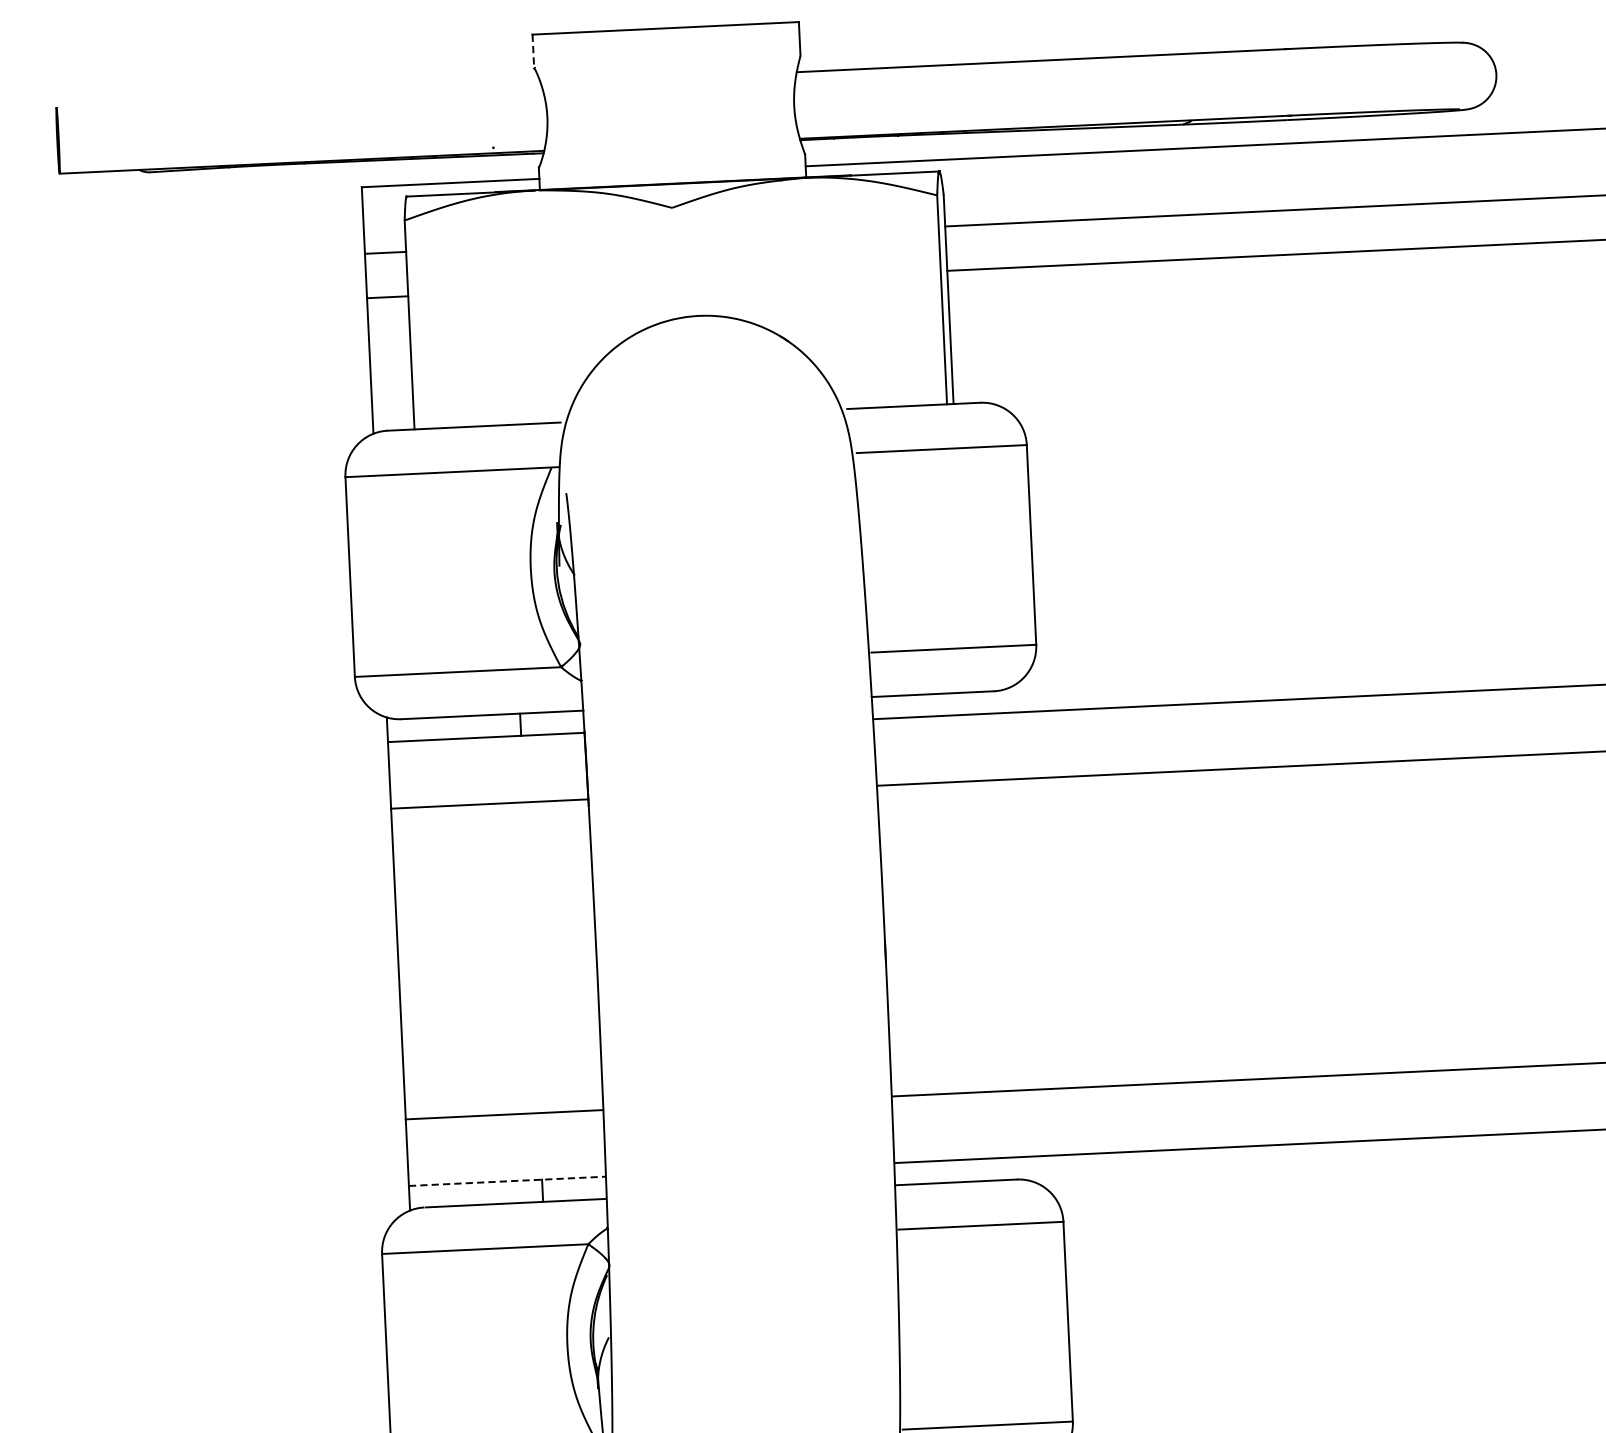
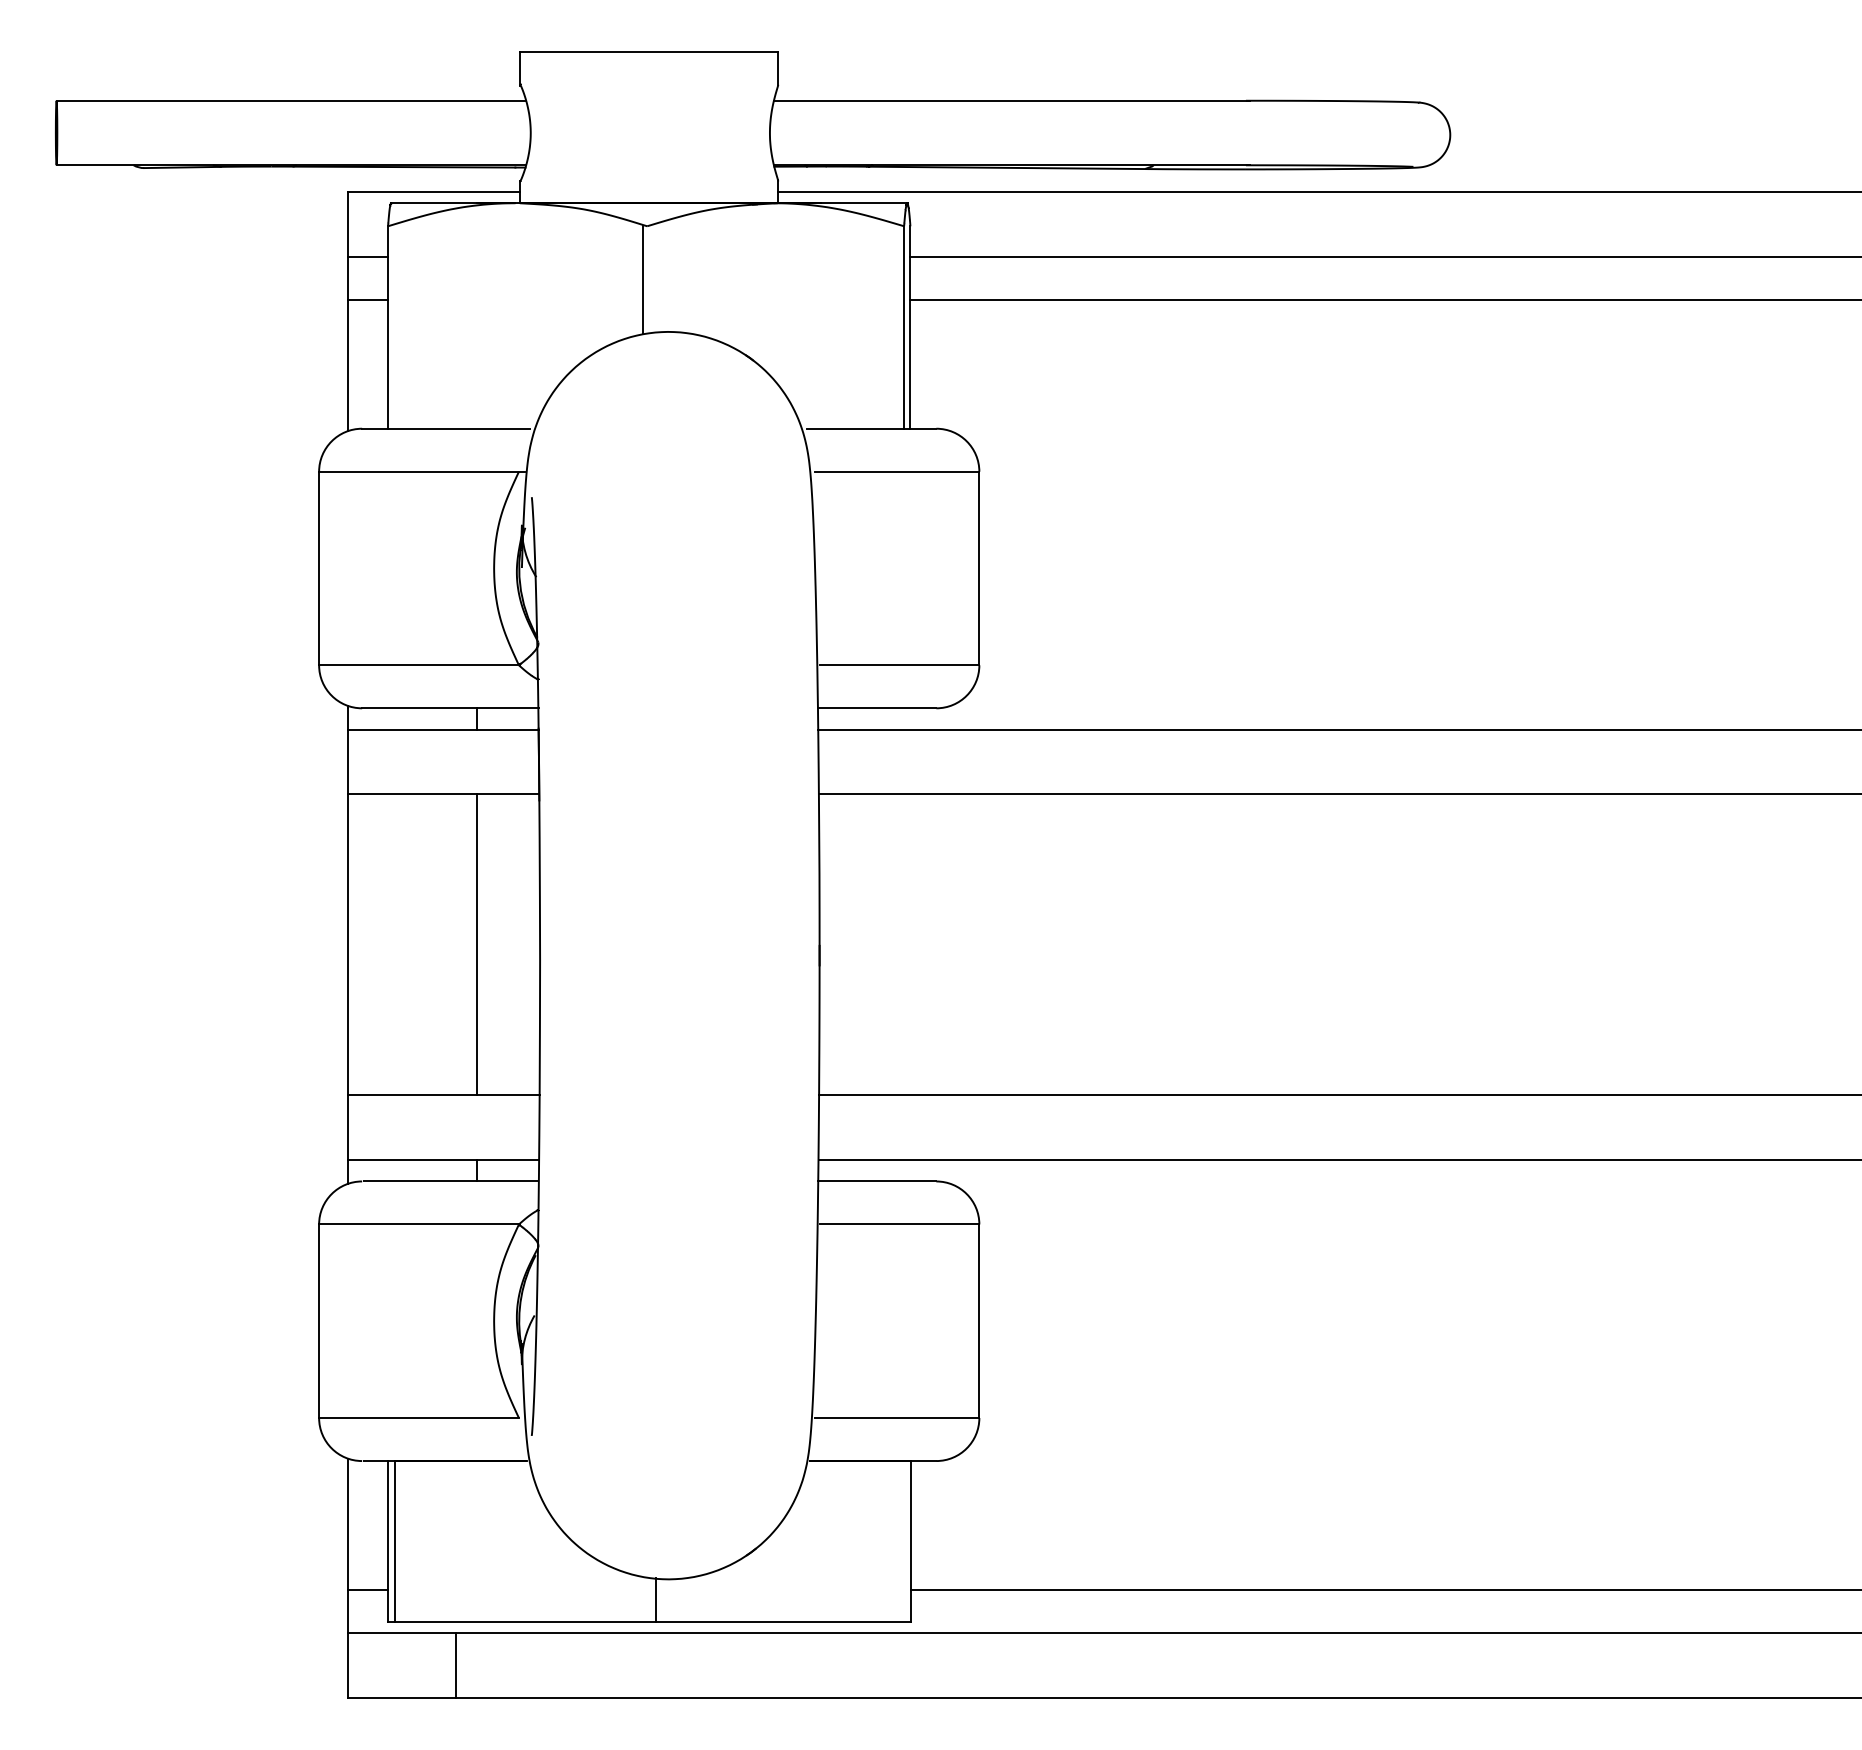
line: (533, 51) -> (520, 68), dashed -> solid
line: (298, 95) -> (291, 100), added
line: (669, 264) -> (642, 280), added
line: (531, 957) -> (477, 944), added
line: (508, 1180) -> (444, 1159), dashed -> solid

